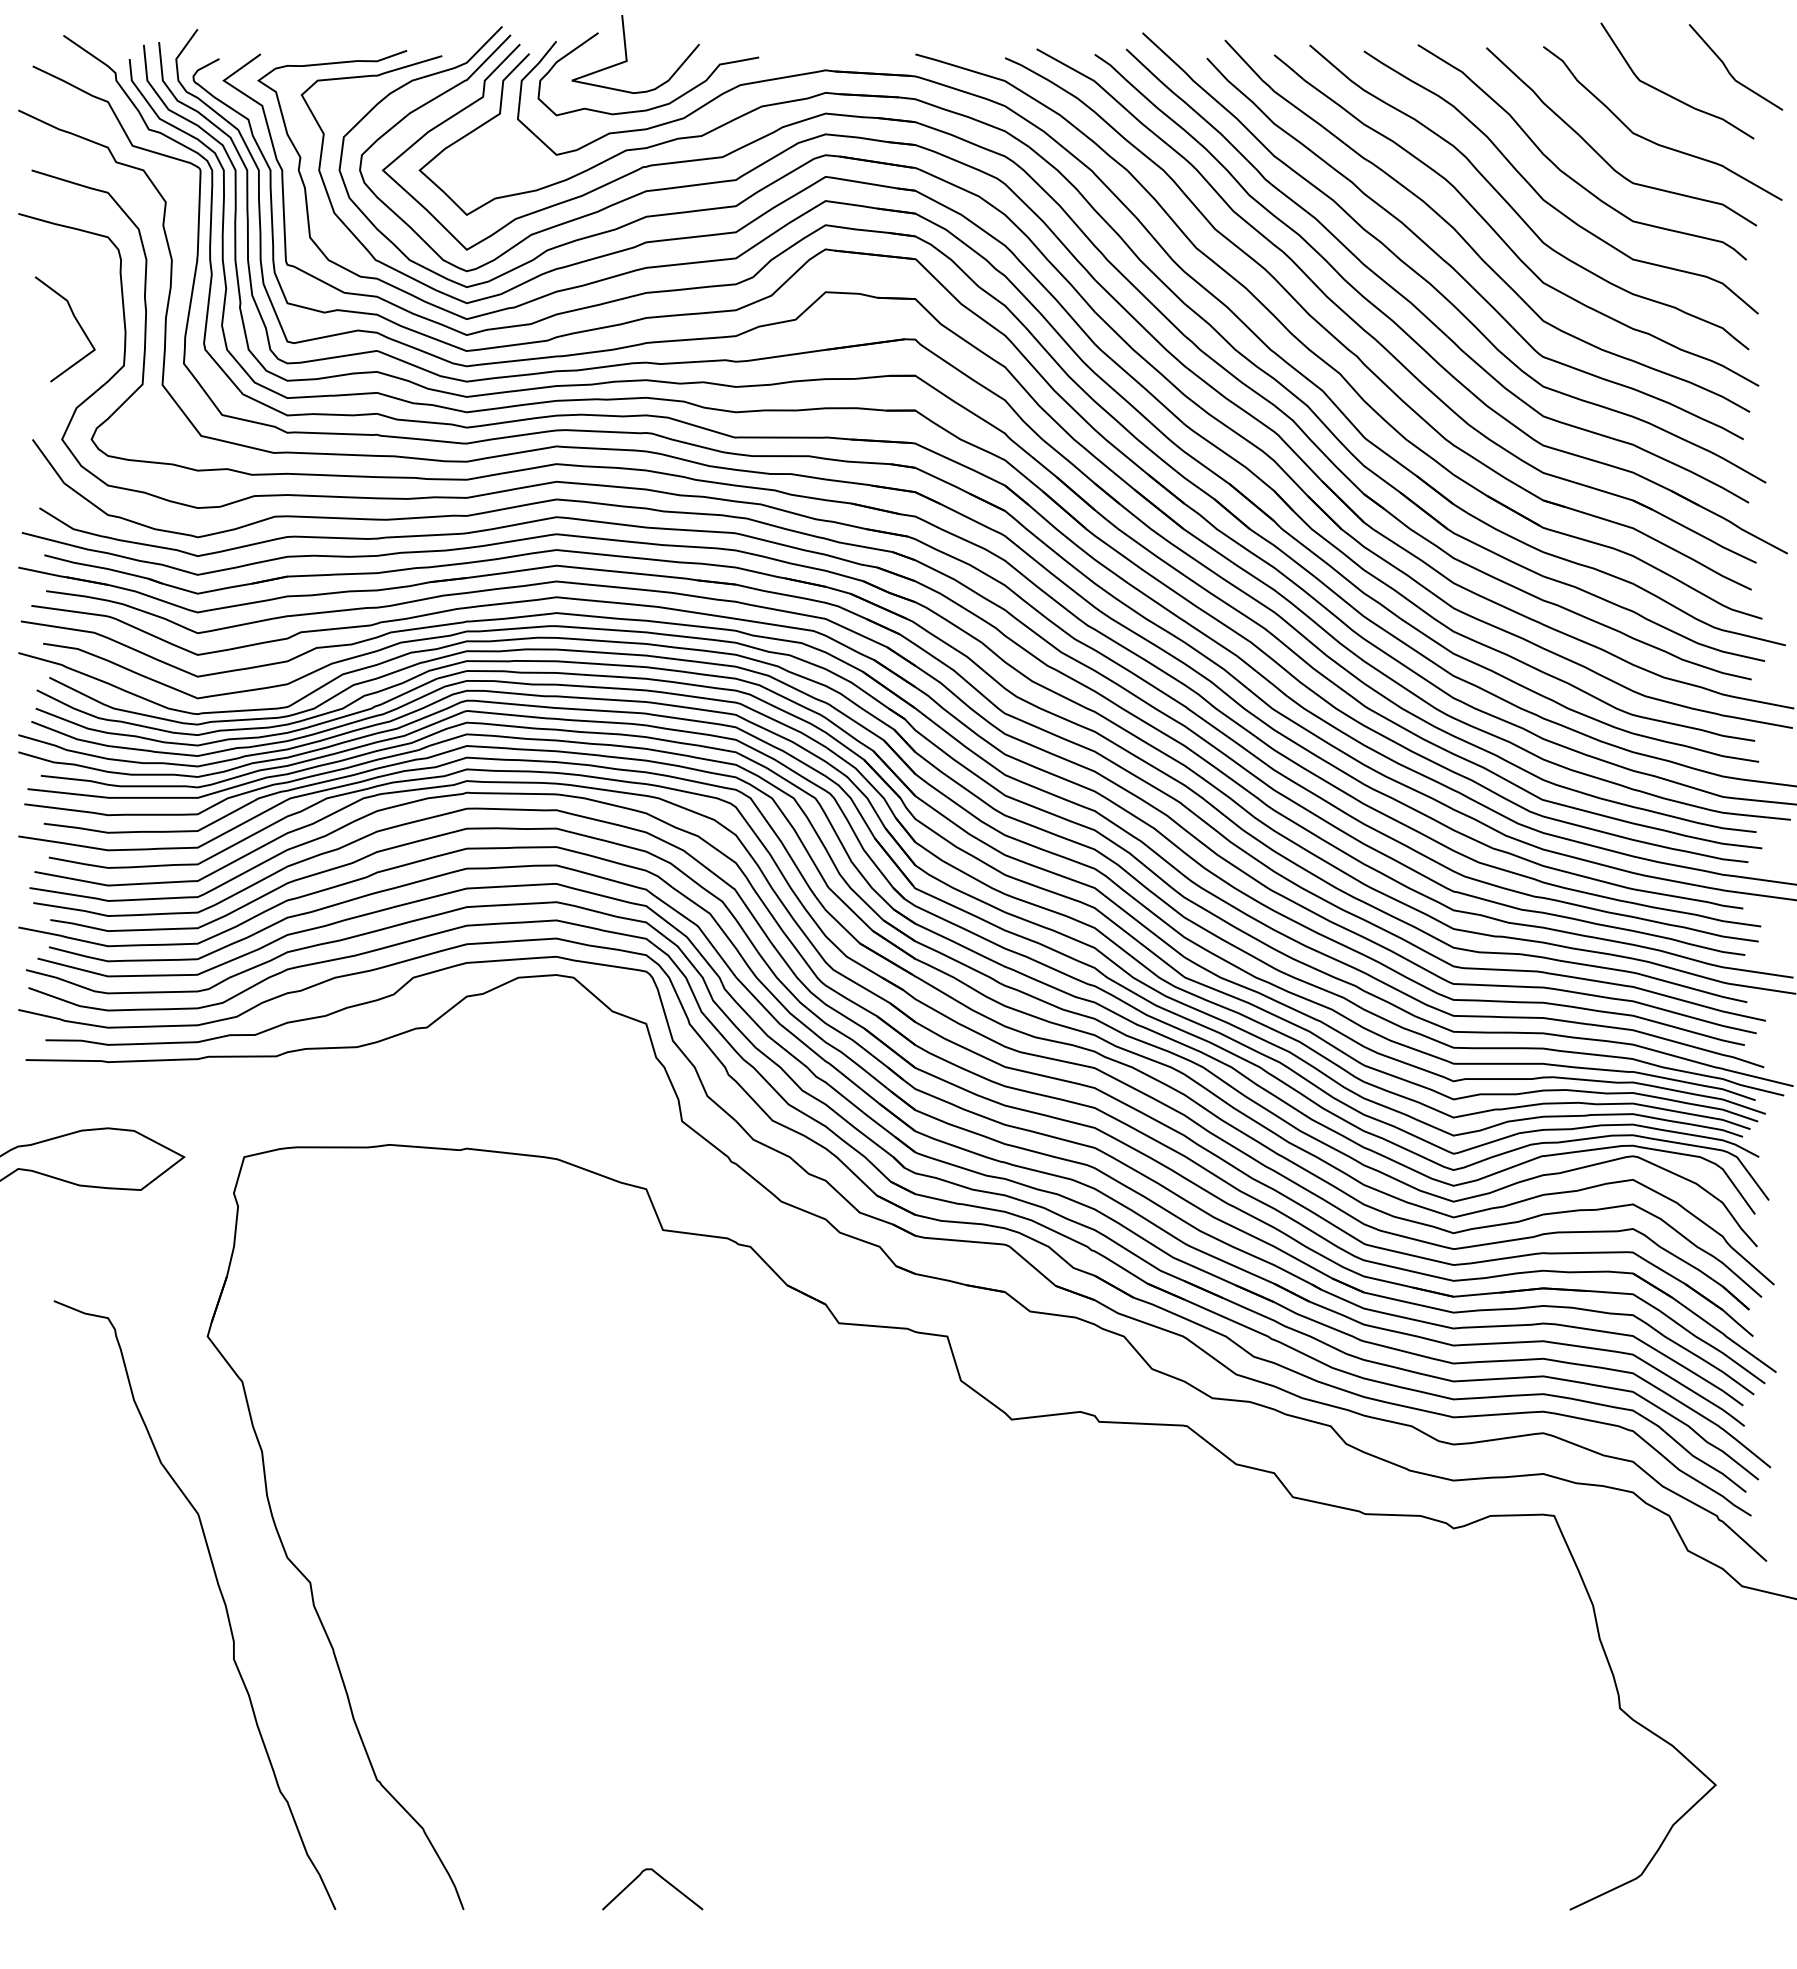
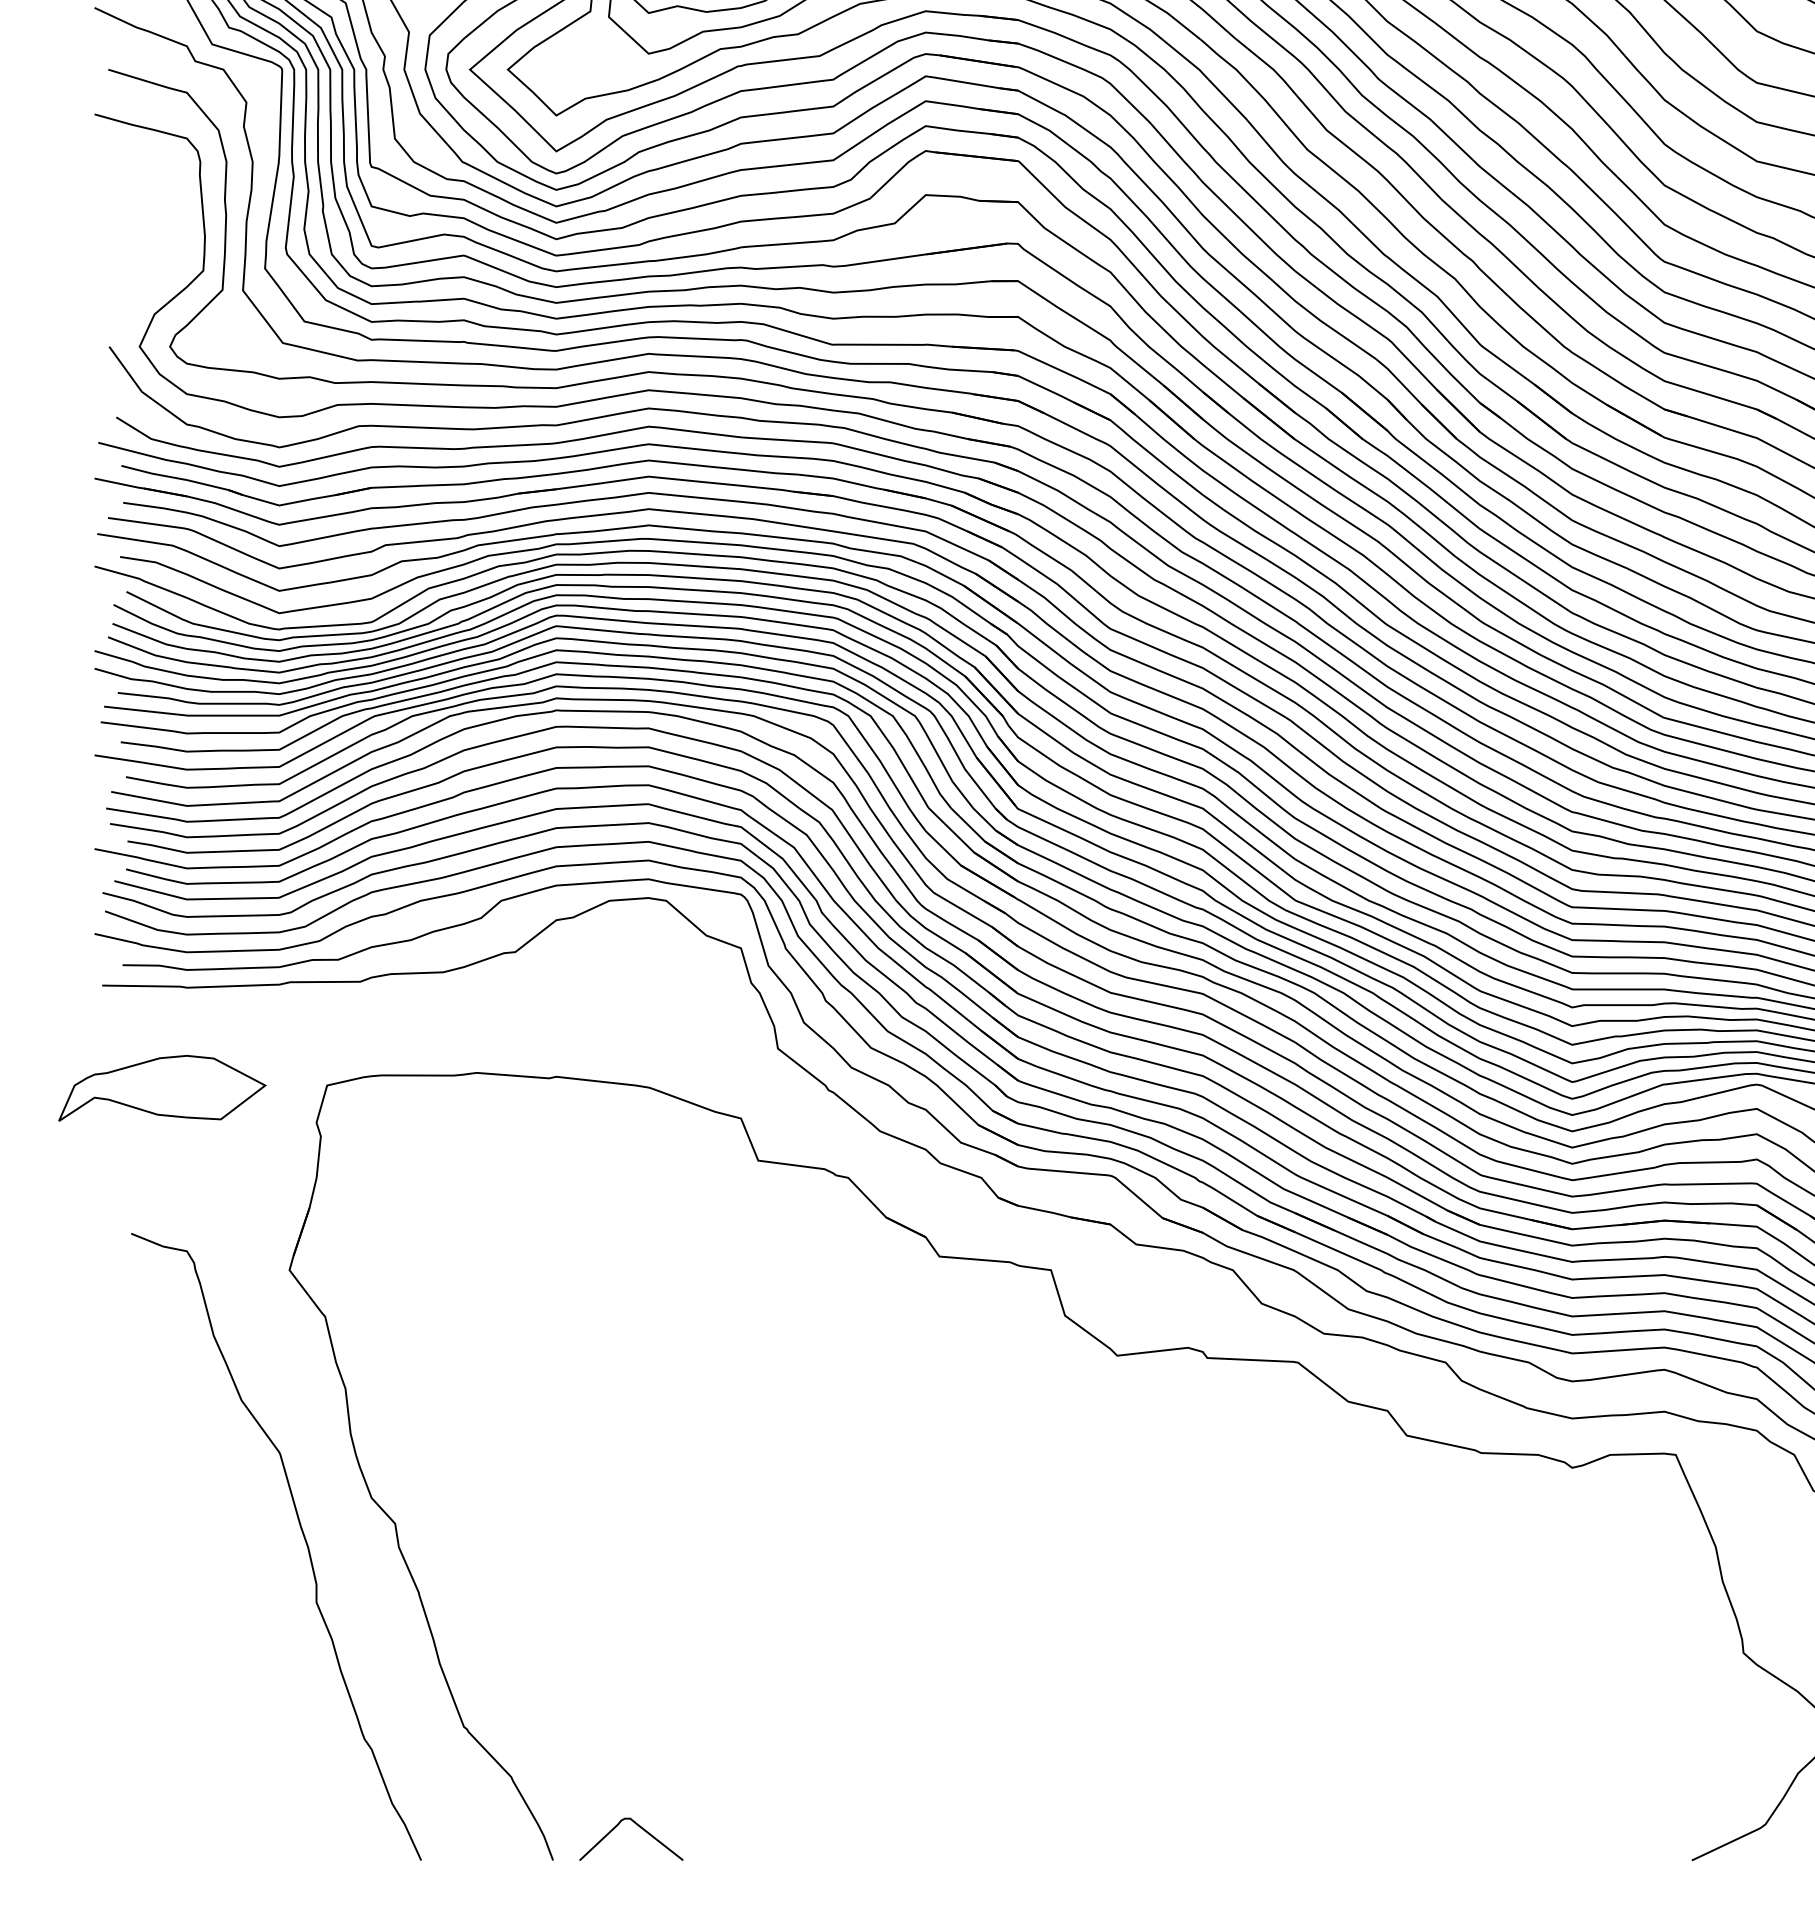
line: (75, 320) -> (153, 224), removed
curve: (662, 1879) -> (641, 1829), moved

